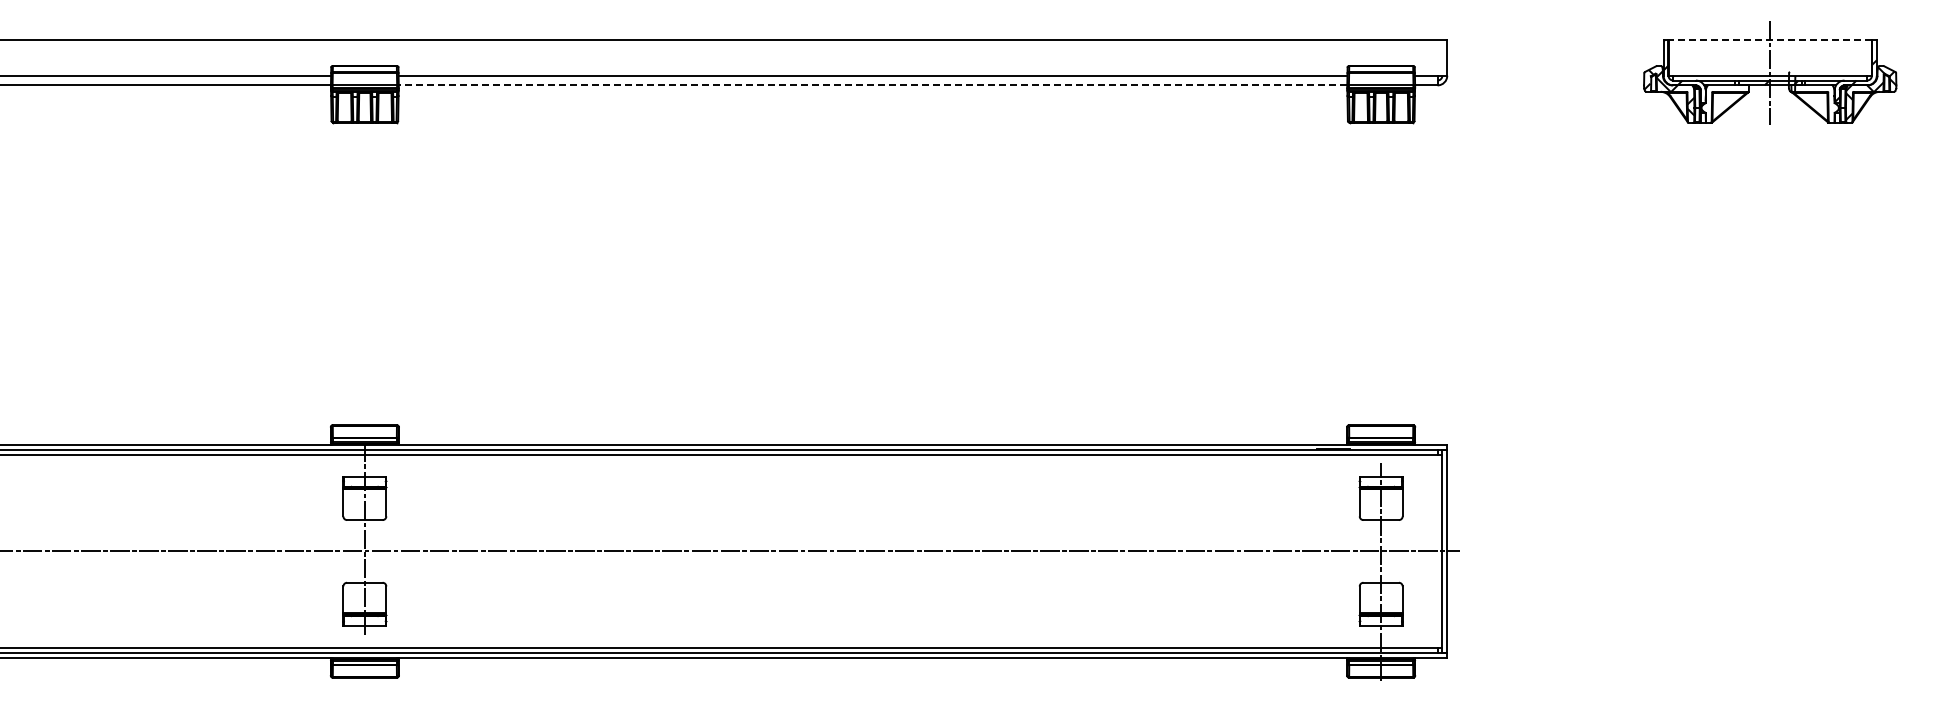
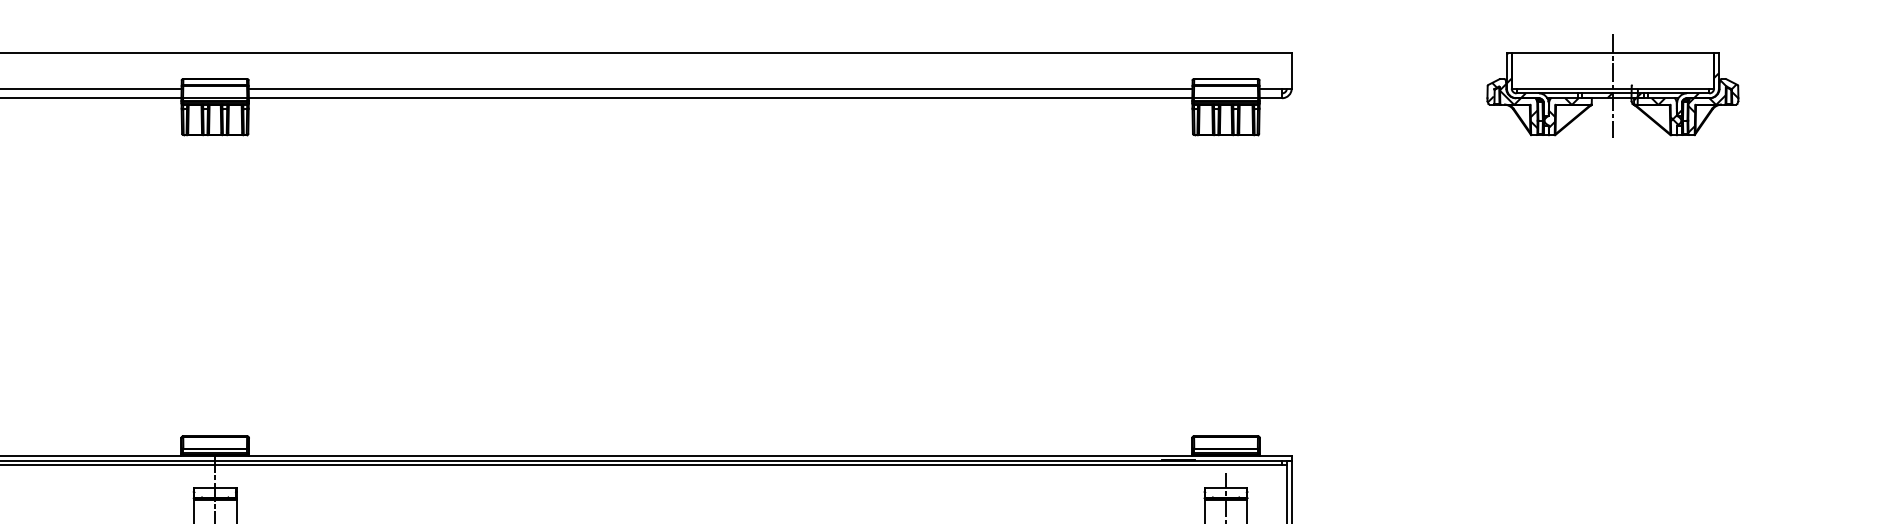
line: (1770, 40) -> (1613, 53), dashed -> solid
line: (872, 85) -> (720, 98), dashed -> solid
hatch: (1813, 98) -> (1655, 111), added
hatch: (1720, 100) -> (1563, 113), added

